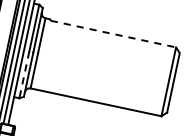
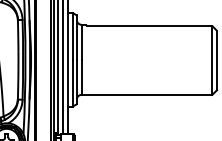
line: (113, 34) -> (149, 26), dashed -> solid
line: (23, 75) -> (72, 83), dashed -> solid

